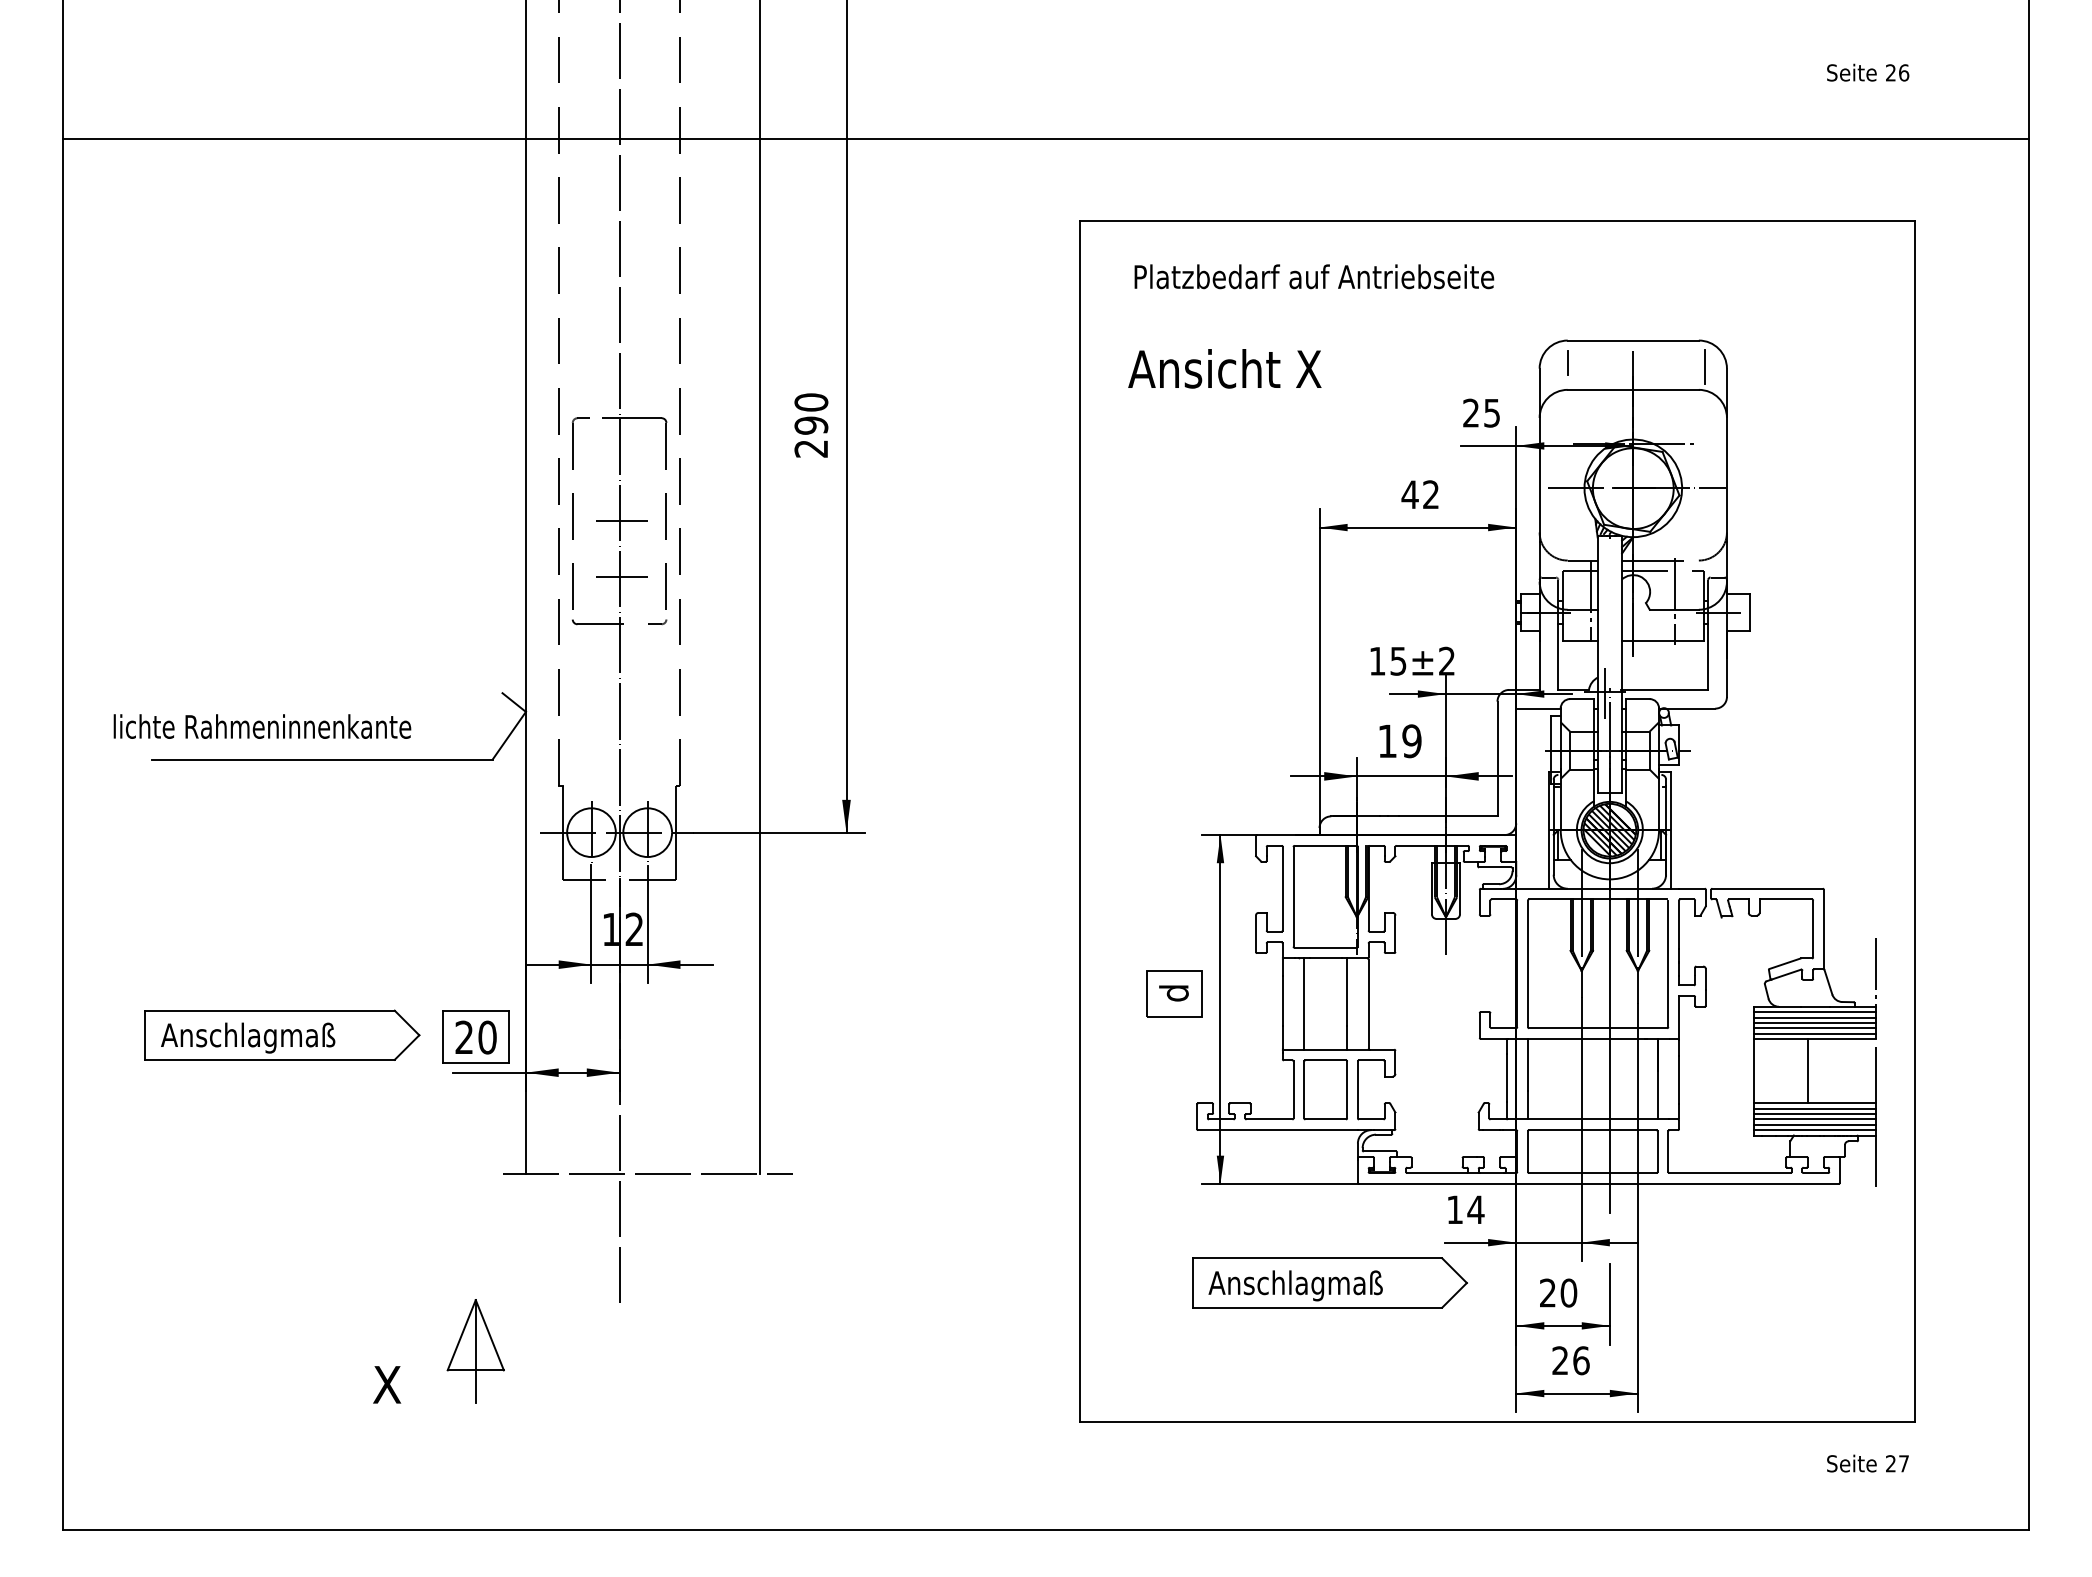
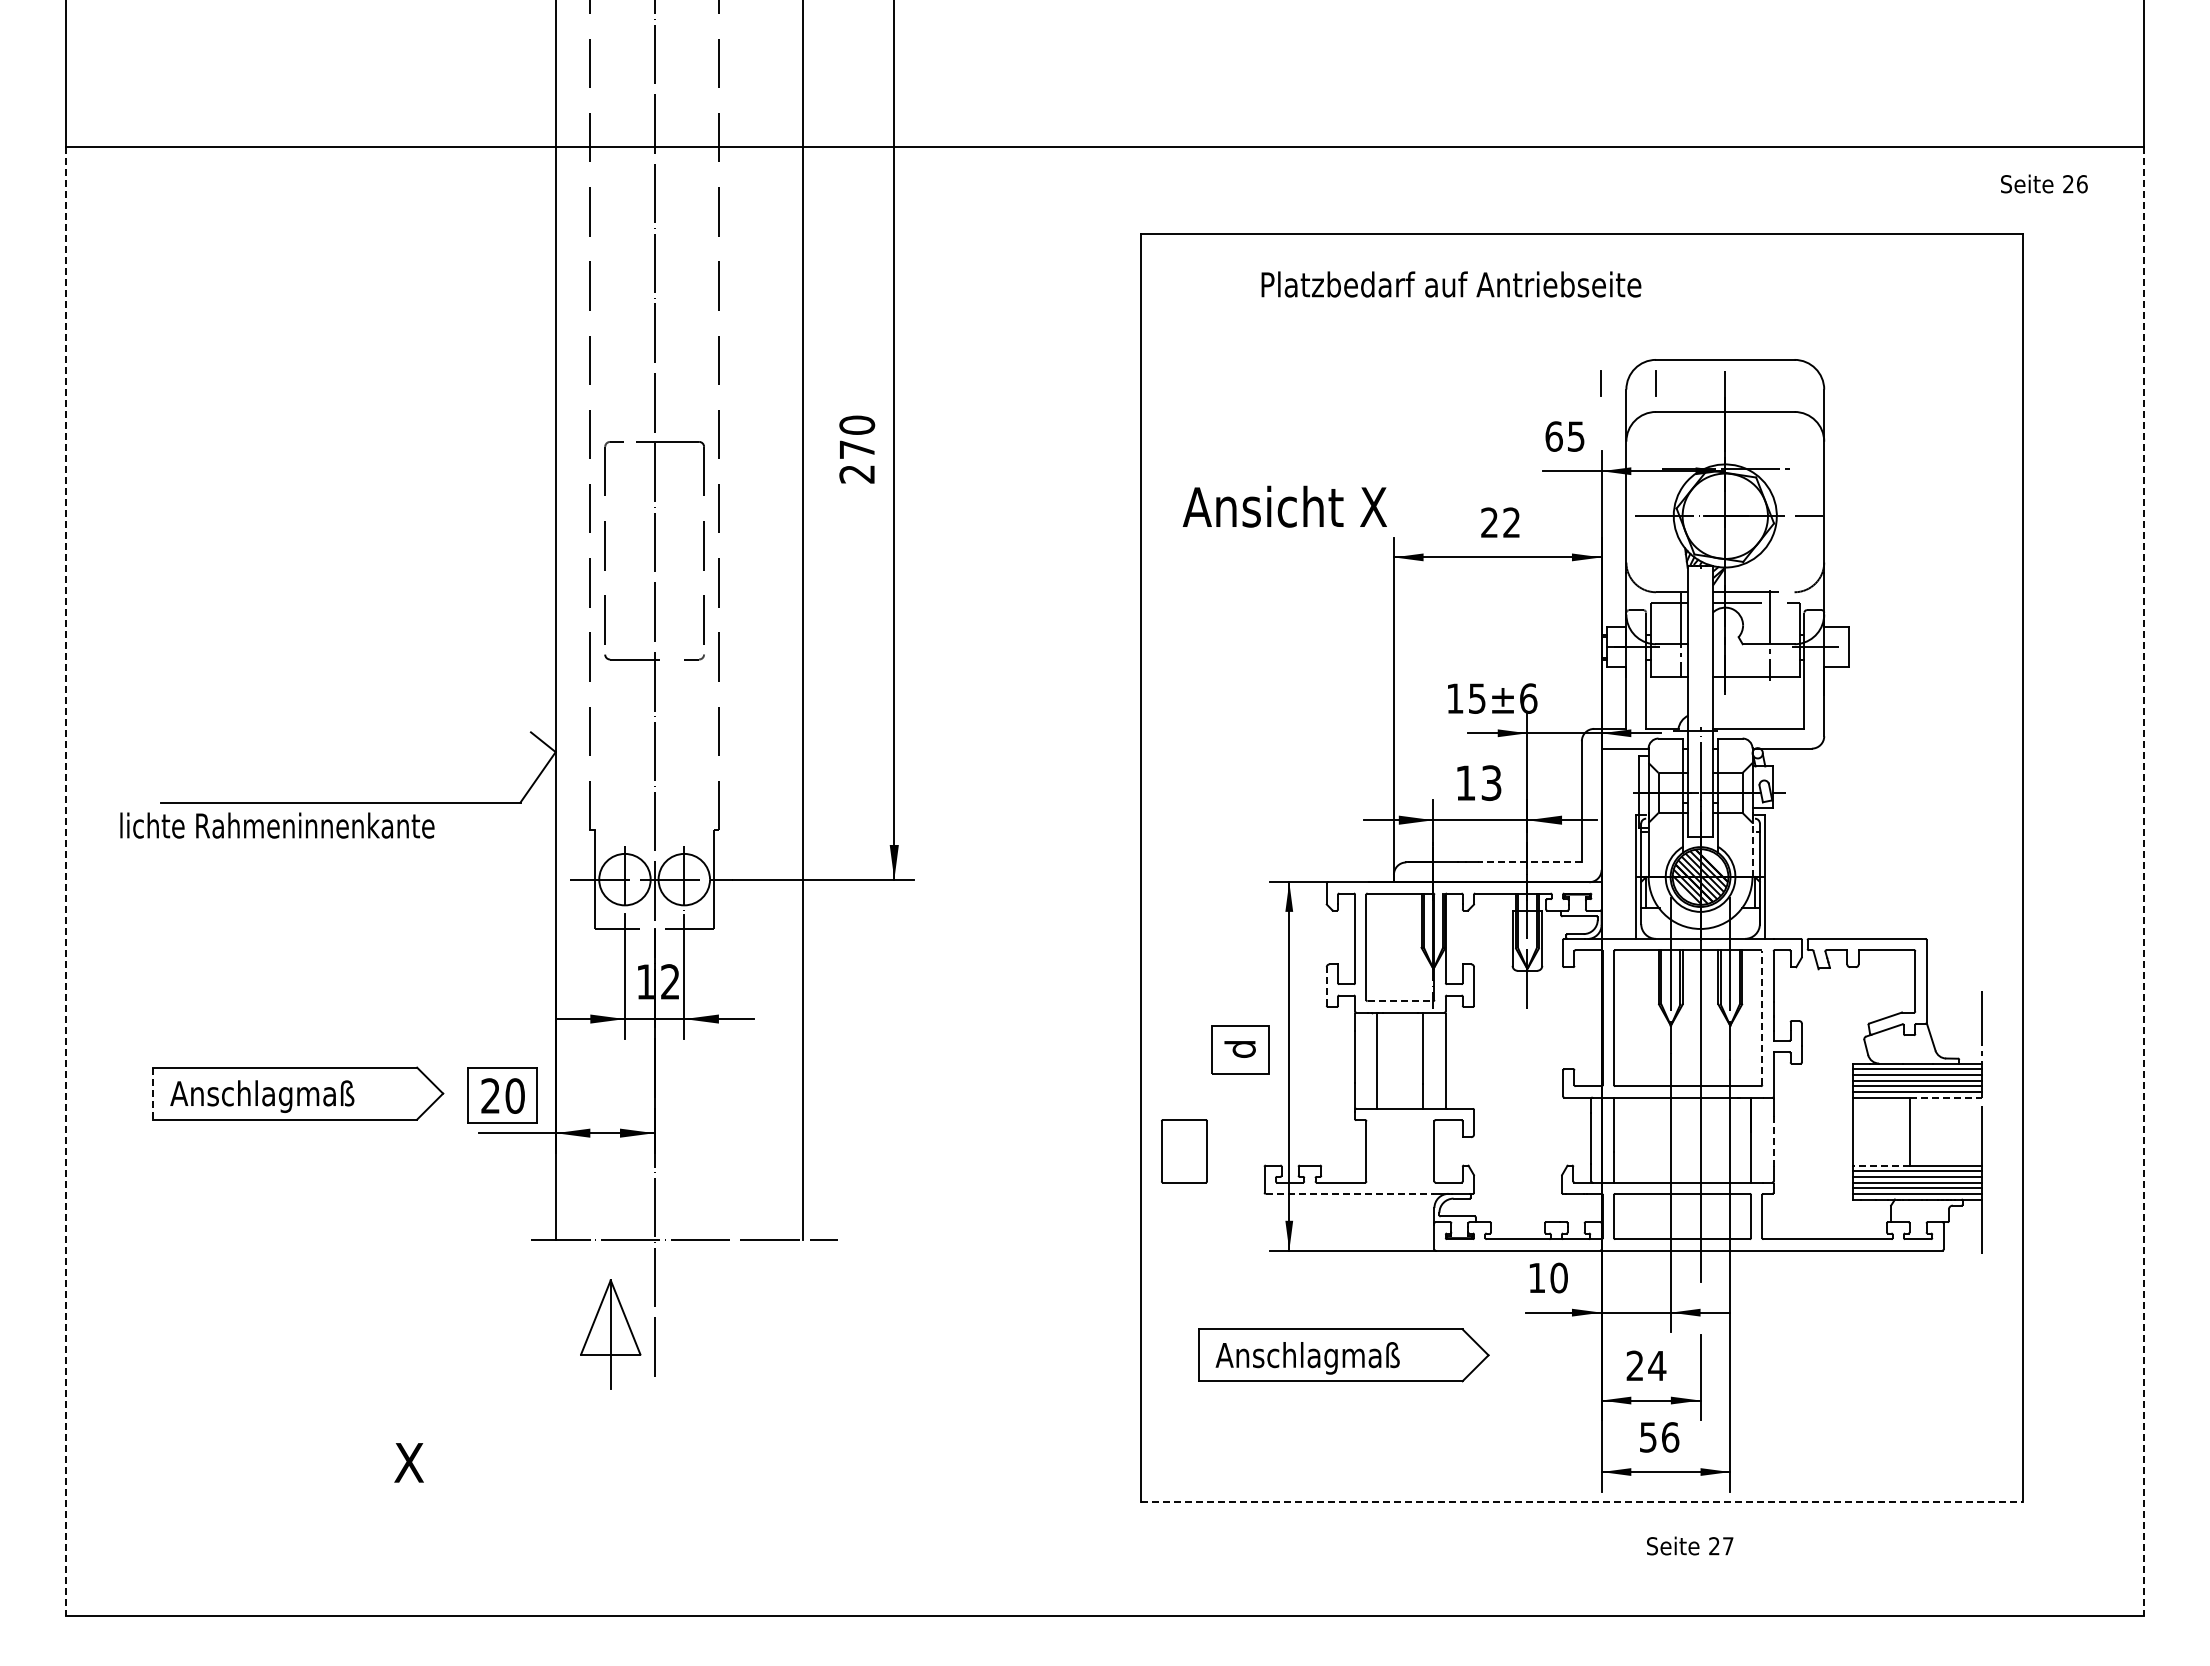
text: (1868, 72) -> (2044, 183), moved
text: (1314, 276) -> (1451, 284), moved
line: (1515, 362) -> (1600, 383), added
line: (1704, 366) -> (1800, 387), removed
text: (1224, 368) -> (1284, 506), moved
text: (1470, 413) -> (1553, 436), 25 -> 65
text: (811, 425) -> (857, 449), 290 -> 270
text: (1410, 494) -> (1489, 522), 42 -> 22
line: (619, 521) -> (654, 550), removed
line: (619, 577) -> (654, 610), removed
text: (1446, 661) -> (1528, 698), 15±2 -> 15±6
line: (1605, 693) -> (1695, 732), removed
text: (262, 726) -> (277, 825), moved
text: (1411, 740) -> (1491, 782), 19 -> 13
line: (1659, 804) -> (1752, 849), solid -> dashed
line: (1447, 816) -> (1529, 862), solid -> dashed
line: (62, 834) -> (66, 881), solid -> dashed
line: (2029, 834) -> (2143, 881), solid -> dashed
line: (1255, 932) -> (1326, 985), solid -> dashed
line: (1325, 948) -> (1400, 1001), solid -> dashed
line: (1668, 964) -> (1762, 1018), solid -> dashed
line: (145, 1035) -> (153, 1093), solid -> dashed
line: (1841, 1038) -> (1945, 1097), solid -> dashed
line: (1678, 1080) -> (1773, 1141), solid -> dashed
part: (1325, 1090) -> (1184, 1151), moved
line: (1780, 1103) -> (1880, 1165), solid -> dashed
line: (1278, 1129) -> (1350, 1193), solid -> dashed
text: (1475, 1209) -> (1558, 1277), 14 -> 10
part: (1329, 1283) -> (1343, 1355), moved
text: (1569, 1292) -> (1657, 1365), 20 -> 24
part: (475, 1351) -> (610, 1334), moved
text: (1559, 1360) -> (1647, 1437), 26 -> 56
line: (1498, 1422) -> (1582, 1502), solid -> dashed
text: (1868, 1463) -> (1690, 1545), moved

